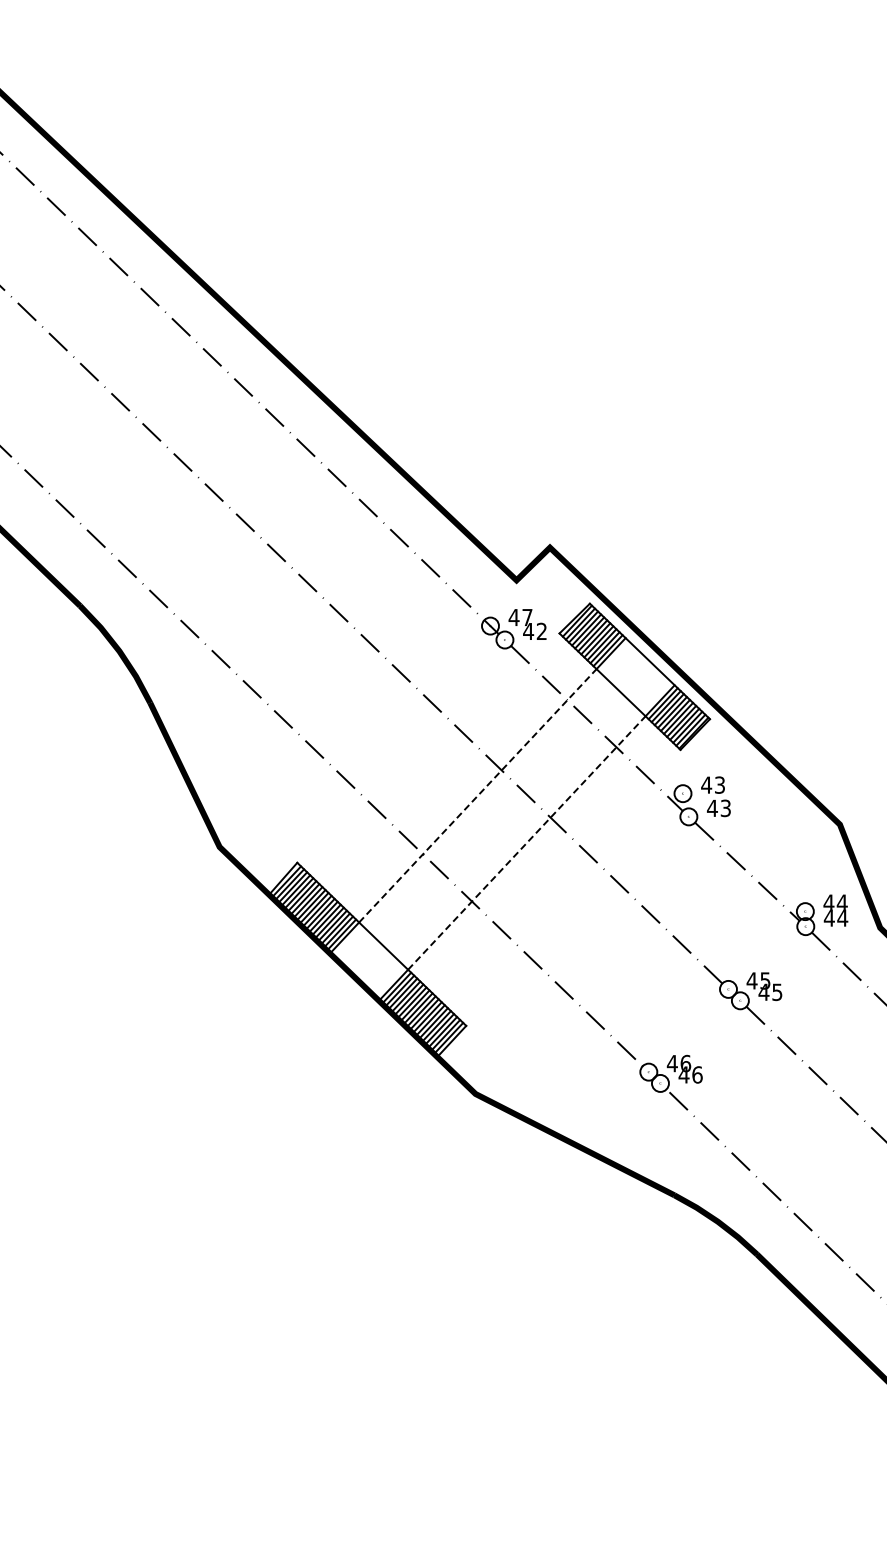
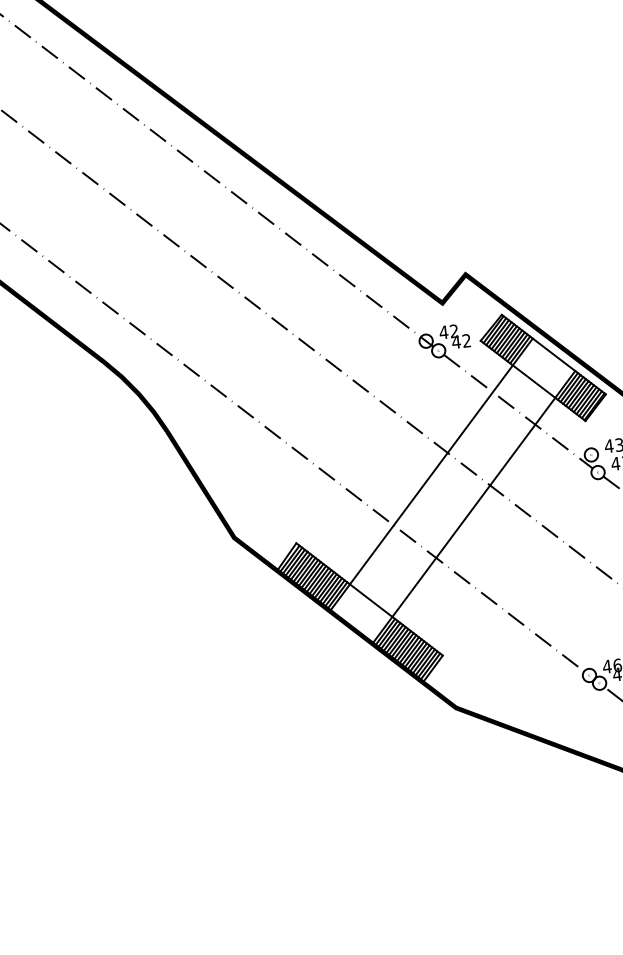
text: (527, 616) -> (454, 330), 47 -> 42
line: (477, 795) -> (431, 474), dashed -> solid
line: (526, 843) -> (473, 507), dashed -> solid

